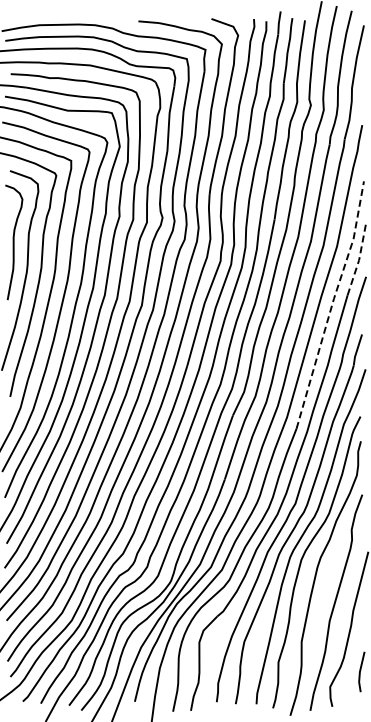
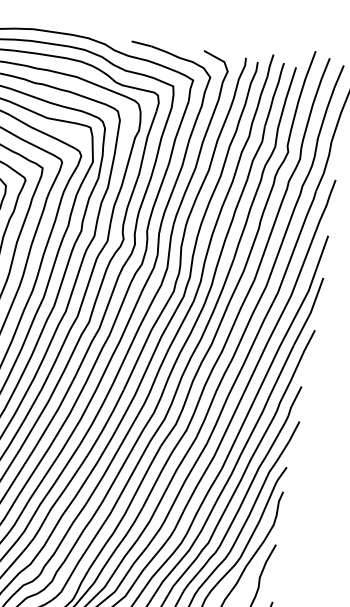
line: (359, 260) -> (311, 313), dashed -> solid
line: (332, 304) -> (277, 352), dashed -> solid

